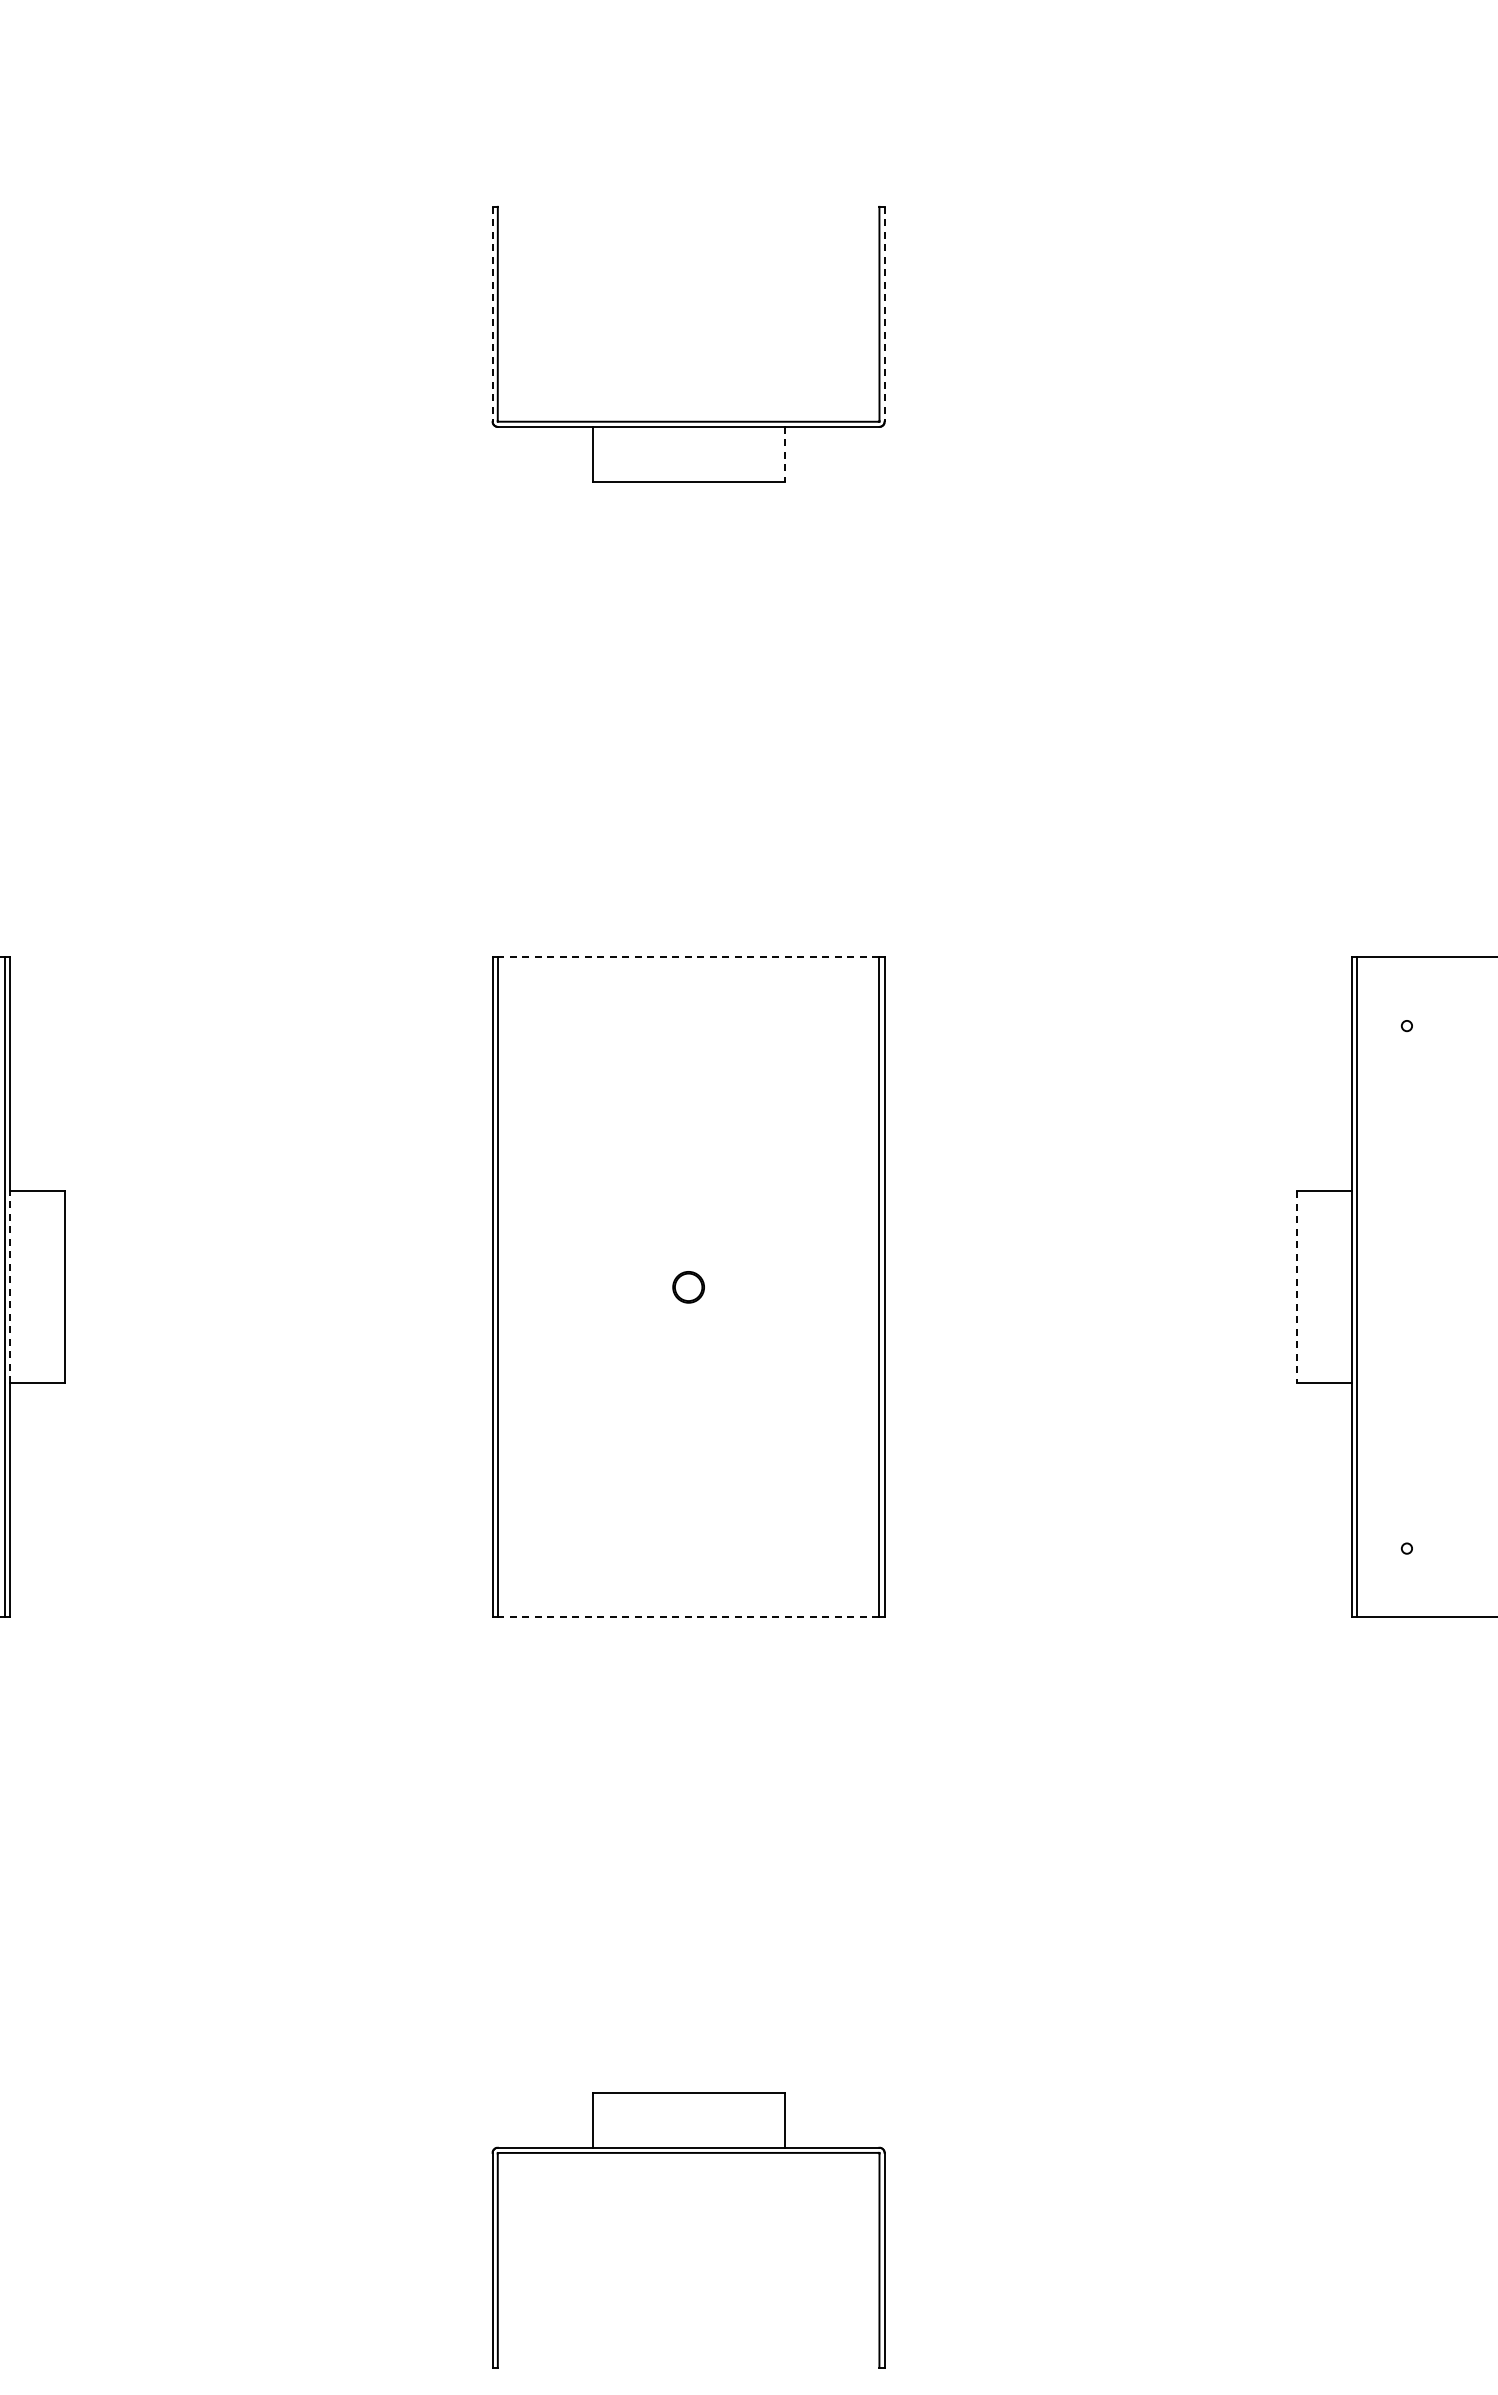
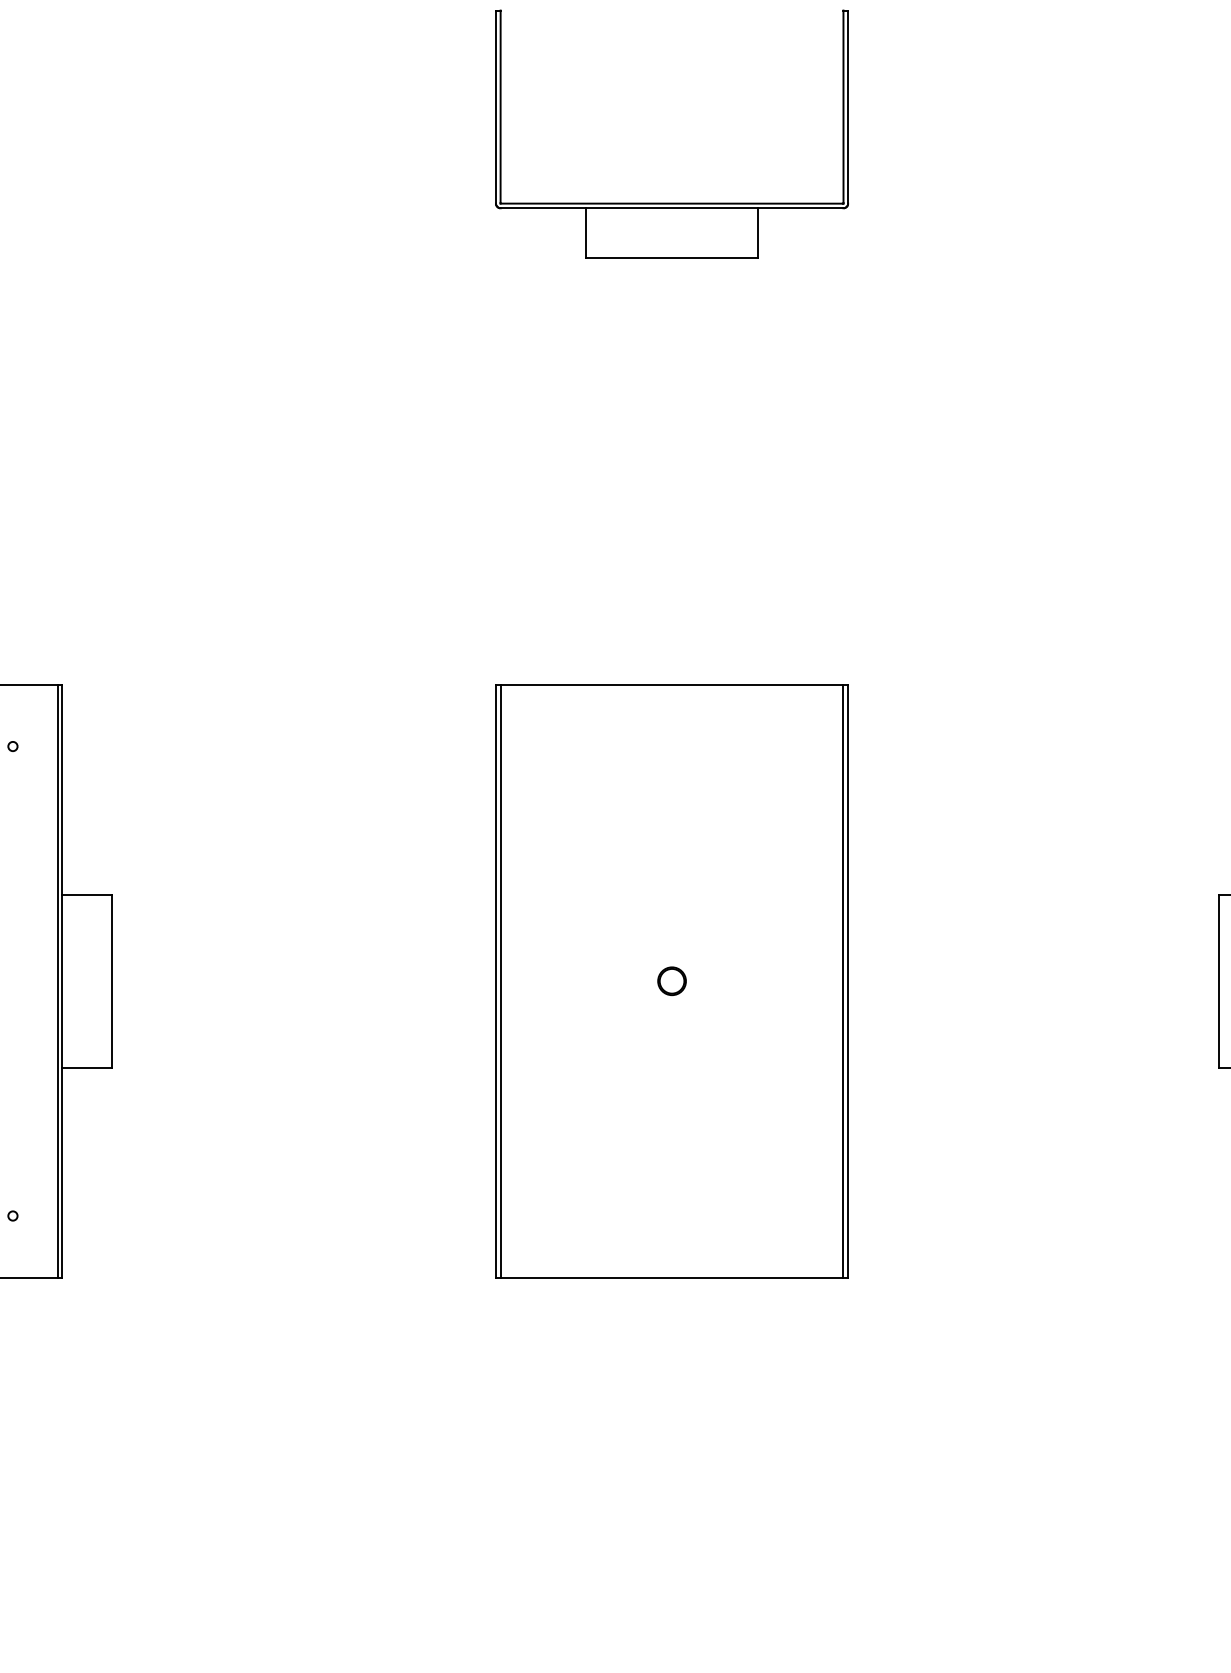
line: (492, 314) -> (495, 107), dashed -> solid
line: (884, 314) -> (848, 107), dashed -> solid
line: (784, 454) -> (758, 233), dashed -> solid
line: (688, 957) -> (671, 684), dashed -> solid
line: (10, 1286) -> (62, 980), dashed -> solid
line: (1296, 1287) -> (1218, 981), dashed -> solid
line: (688, 1617) -> (671, 1277), dashed -> solid

